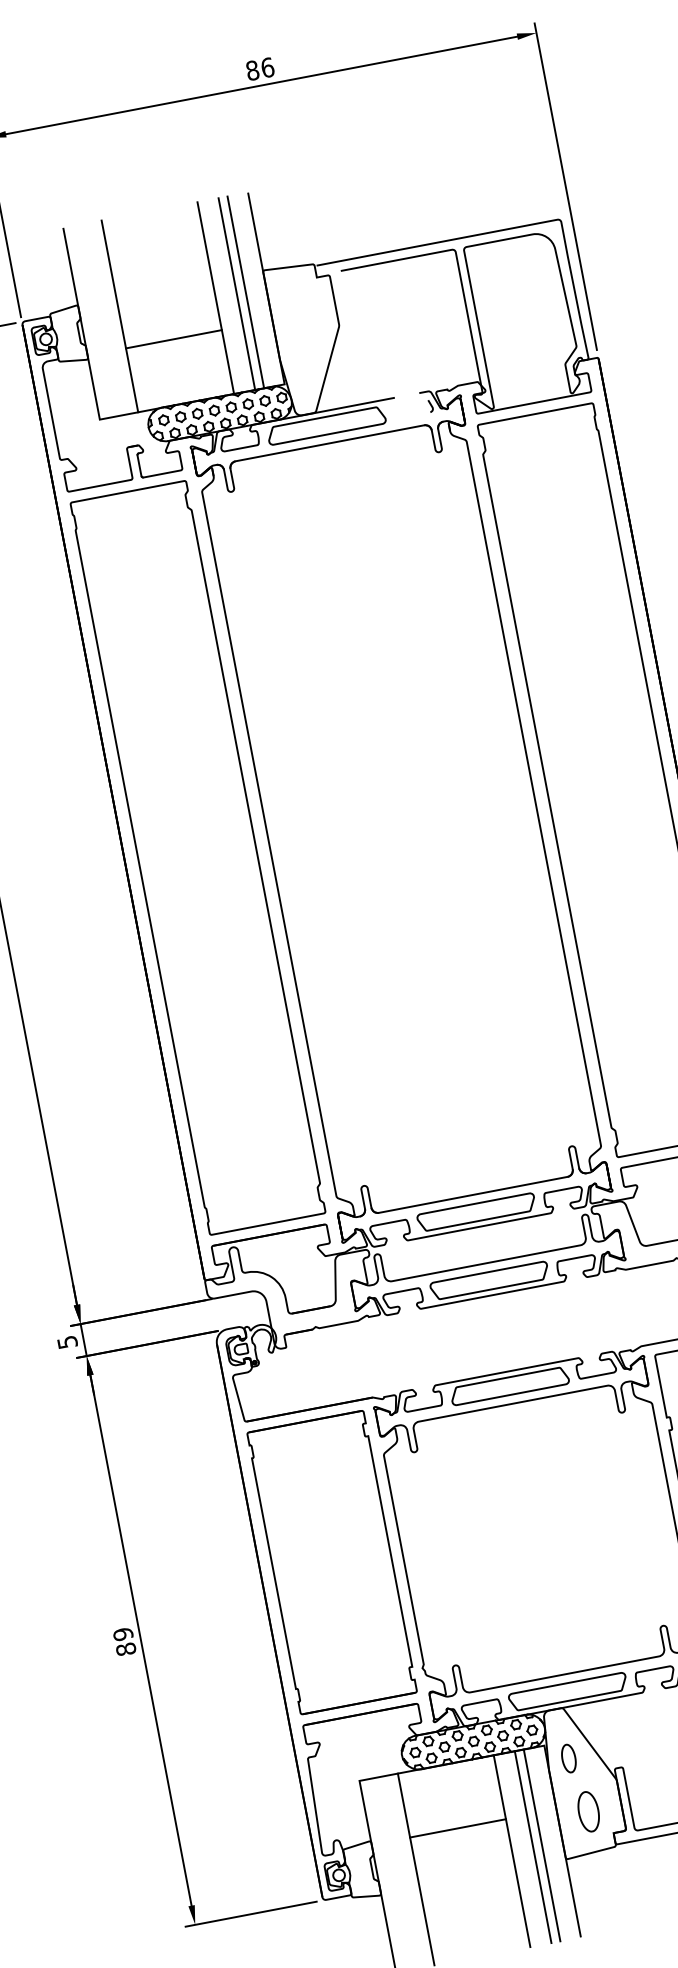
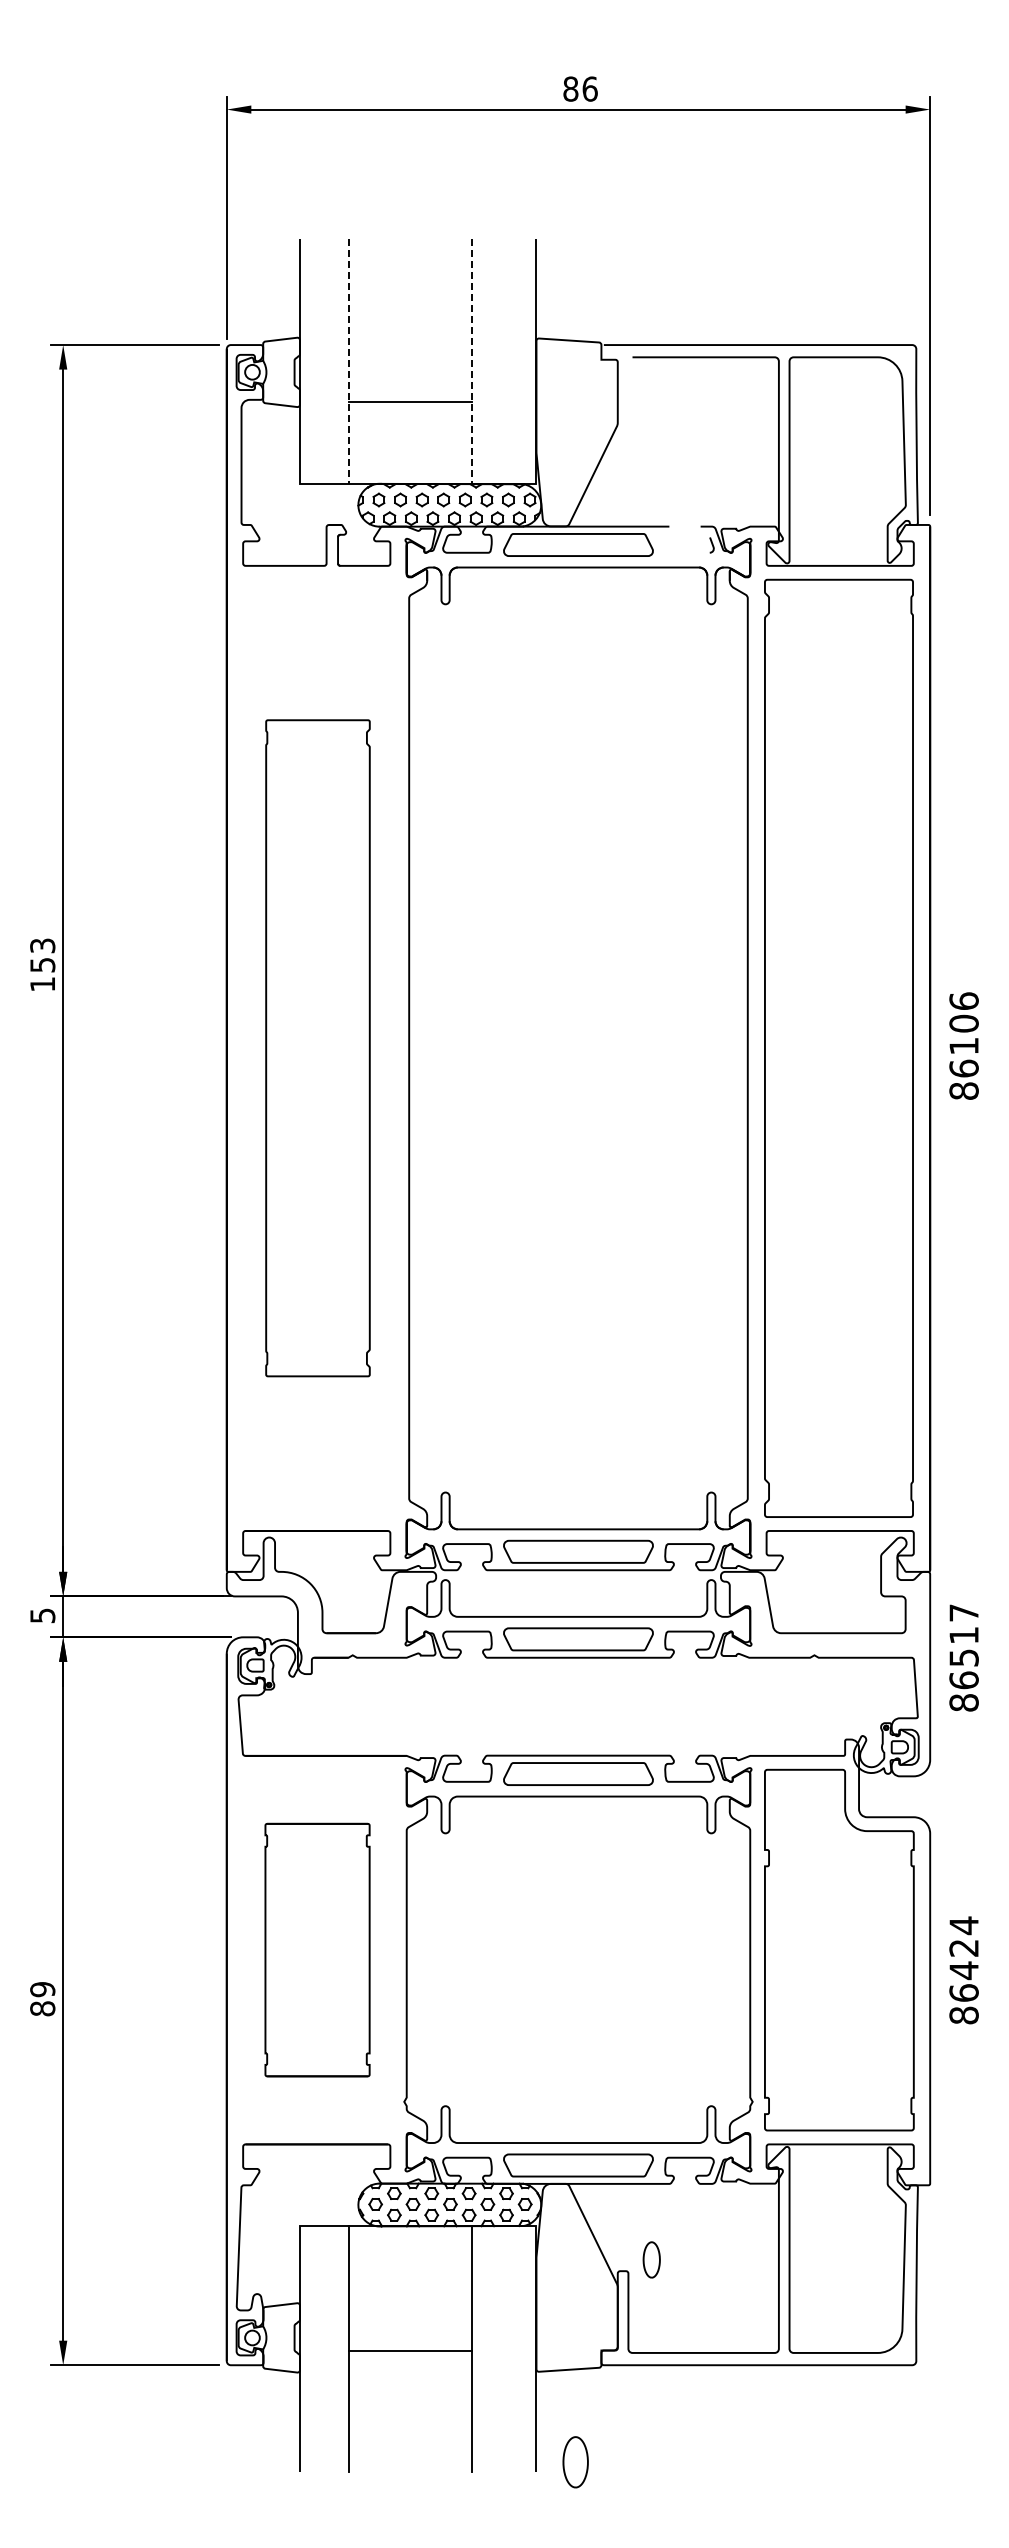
line: (246, 292) -> (510, 361), removed
line: (236, 294) -> (498, 361), removed
line: (215, 298) -> (471, 361), solid -> dashed
line: (120, 316) -> (349, 361), solid -> dashed
part: (197, 857) -> (317, 1047), size x0.7
part: (331, 1562) -> (317, 1949), size x0.7
part: (568, 1758) -> (651, 2259), moved
part: (588, 1811) -> (575, 2462), moved
line: (458, 1827) -> (410, 2350), moved
line: (542, 1845) -> (510, 2348), removed
line: (532, 1846) -> (498, 2348), removed

